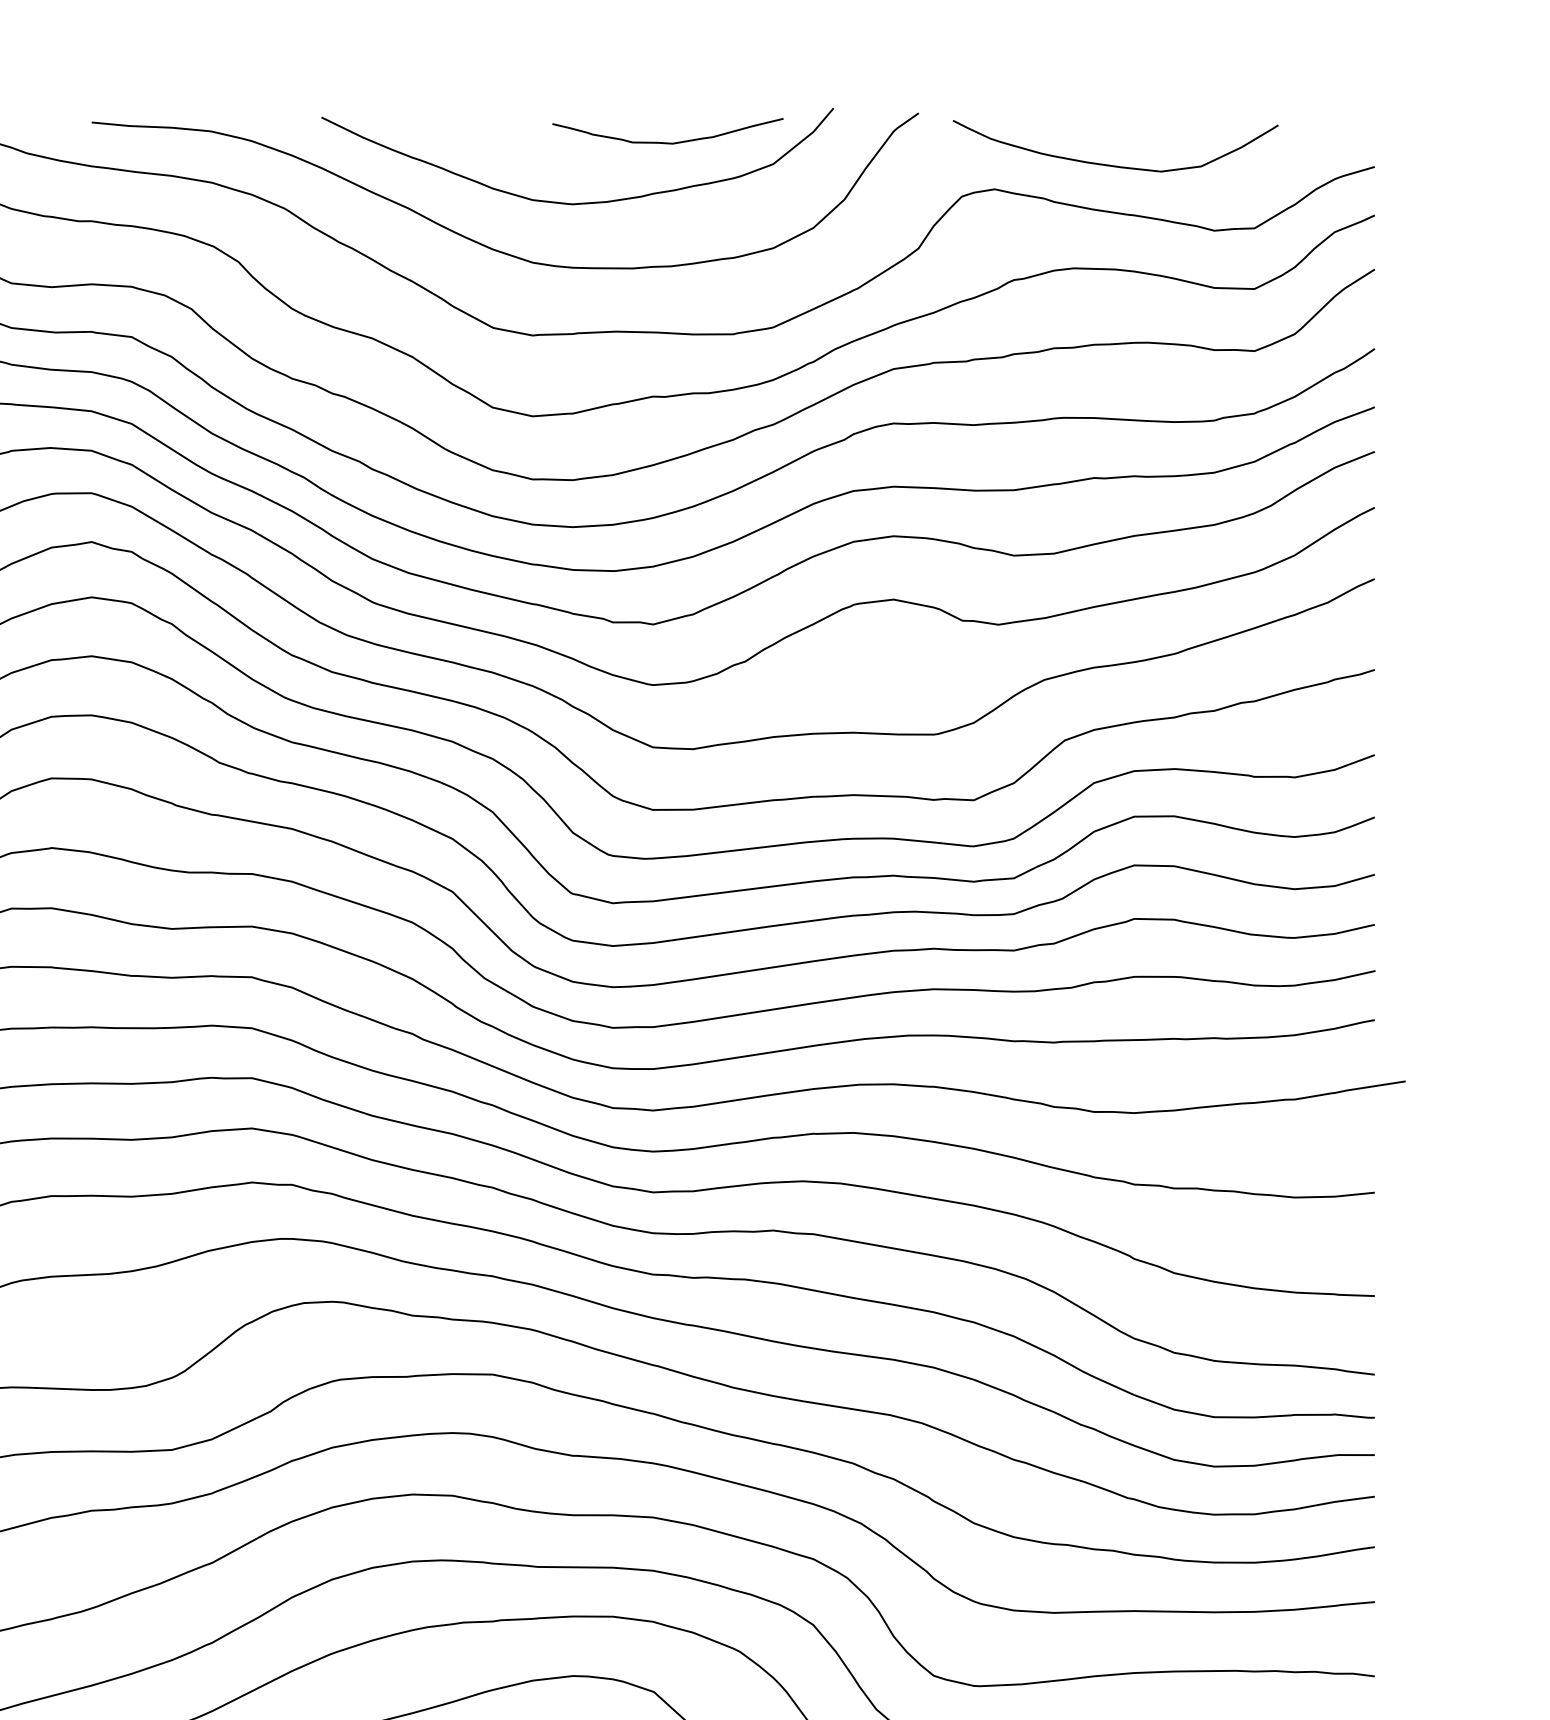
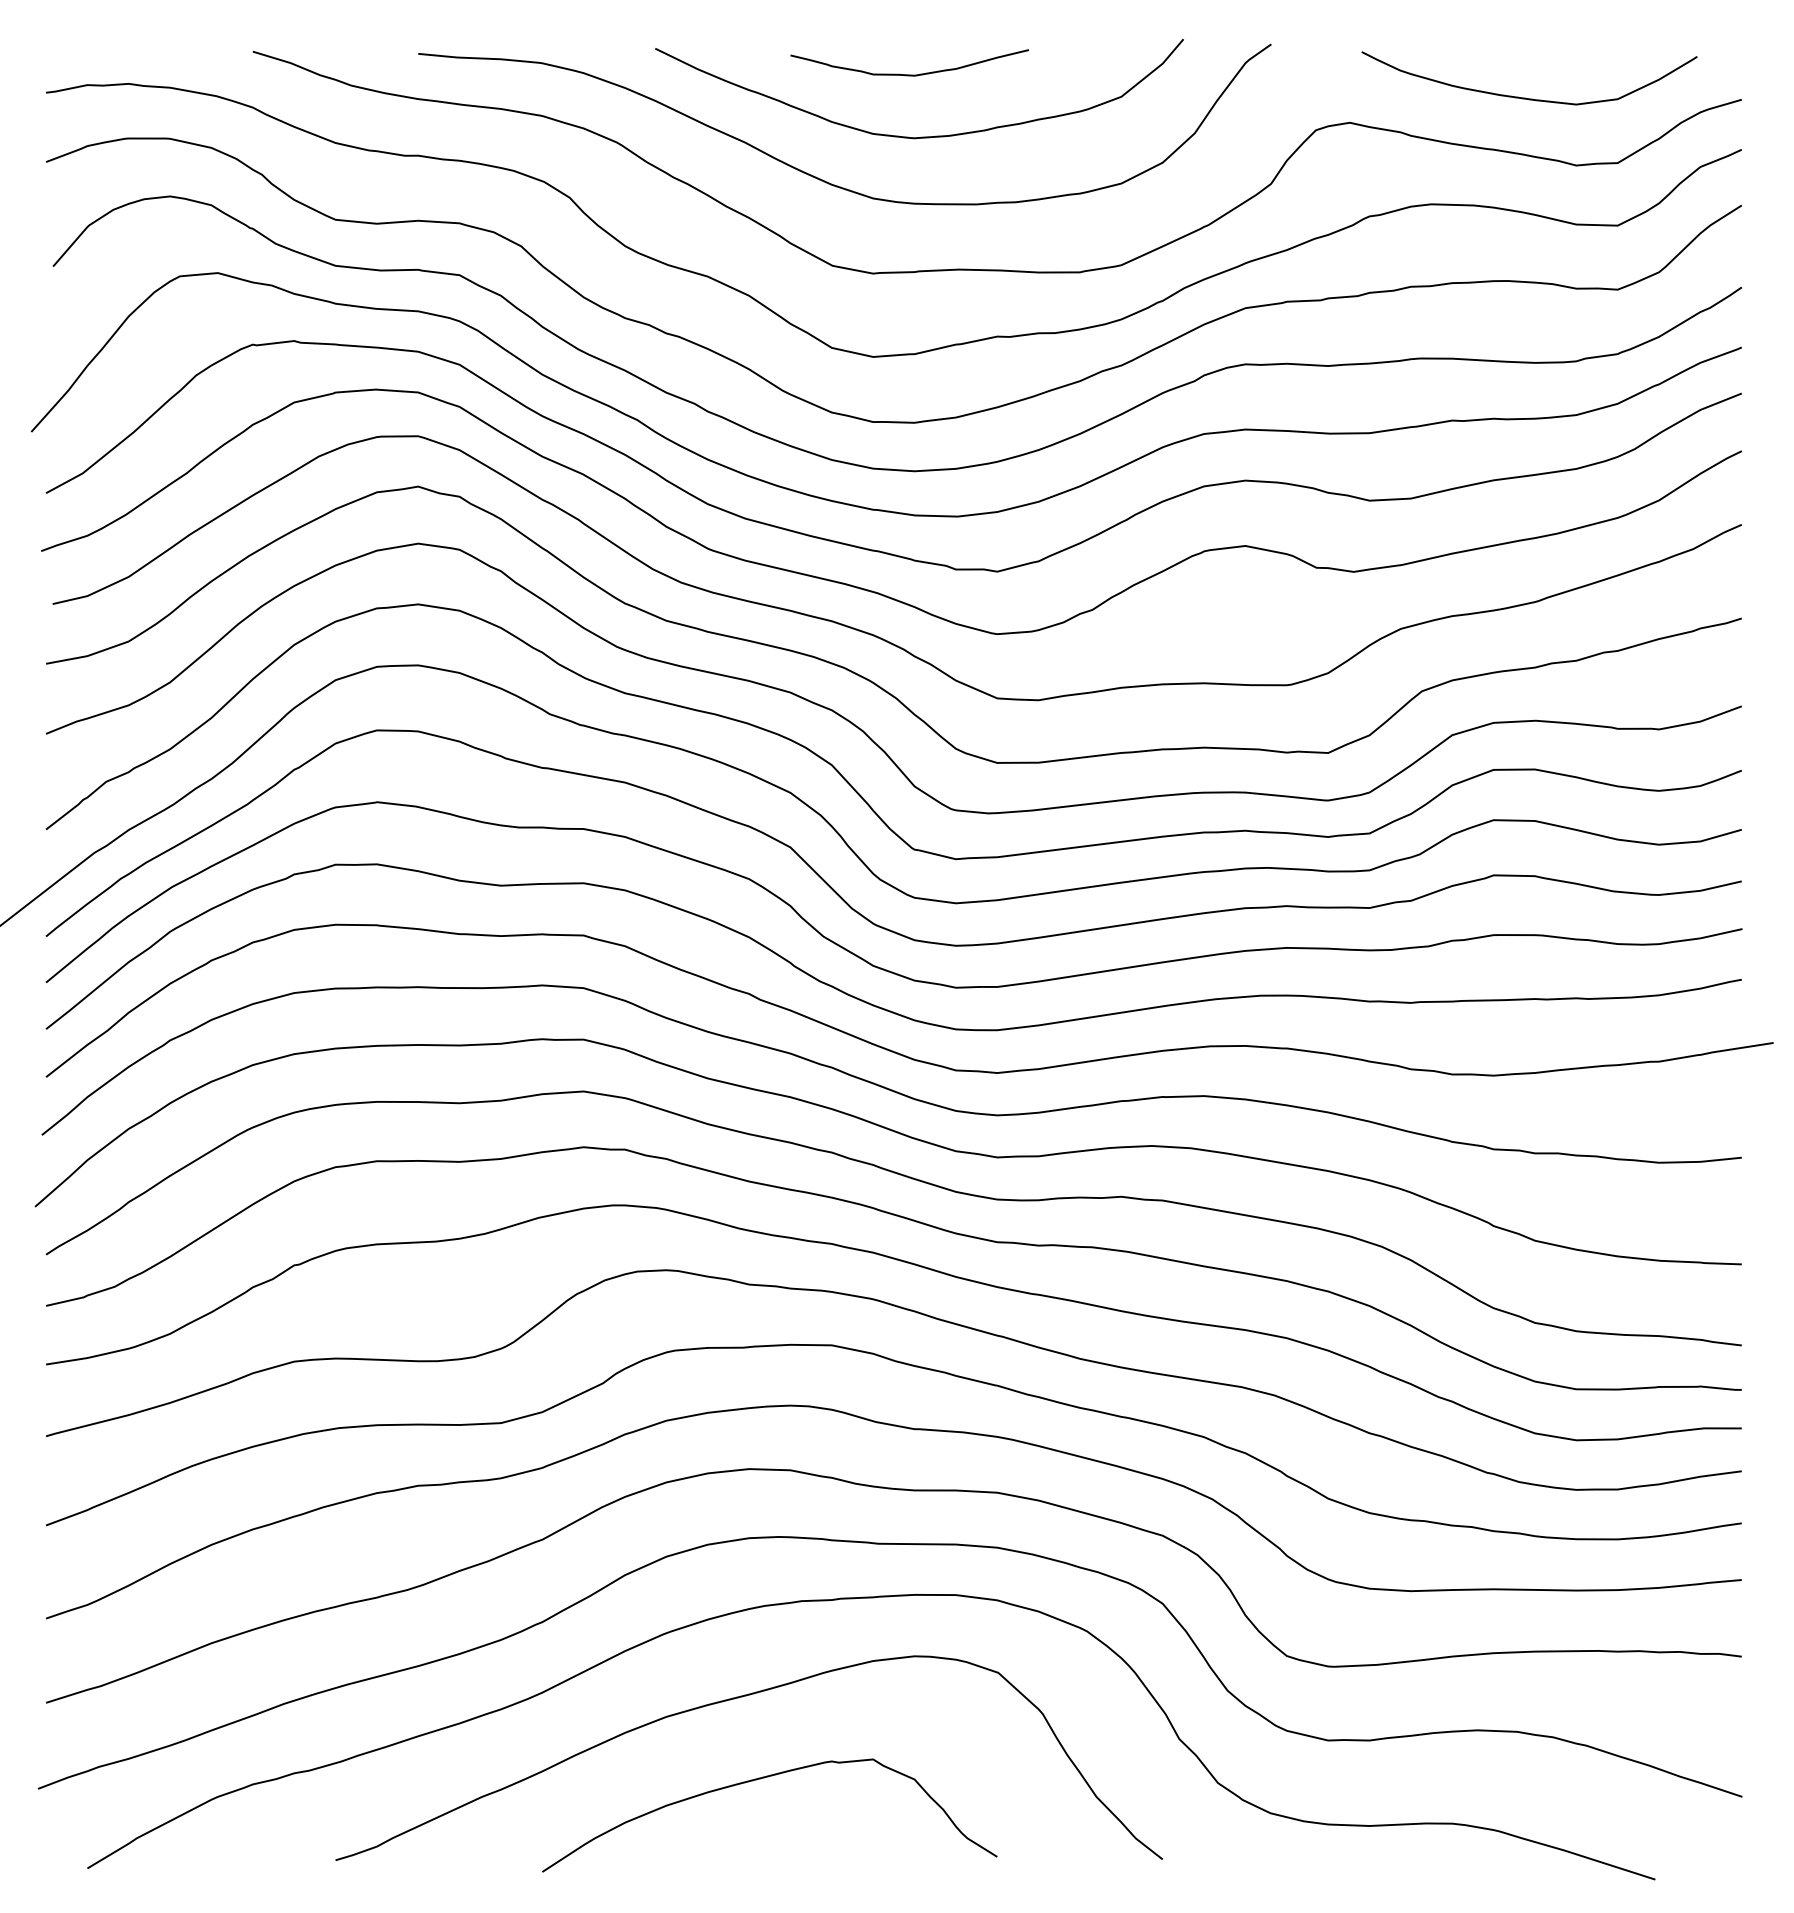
curve: (667, 142) -> (909, 74), moved
curve: (1111, 164) -> (1525, 97), moved

